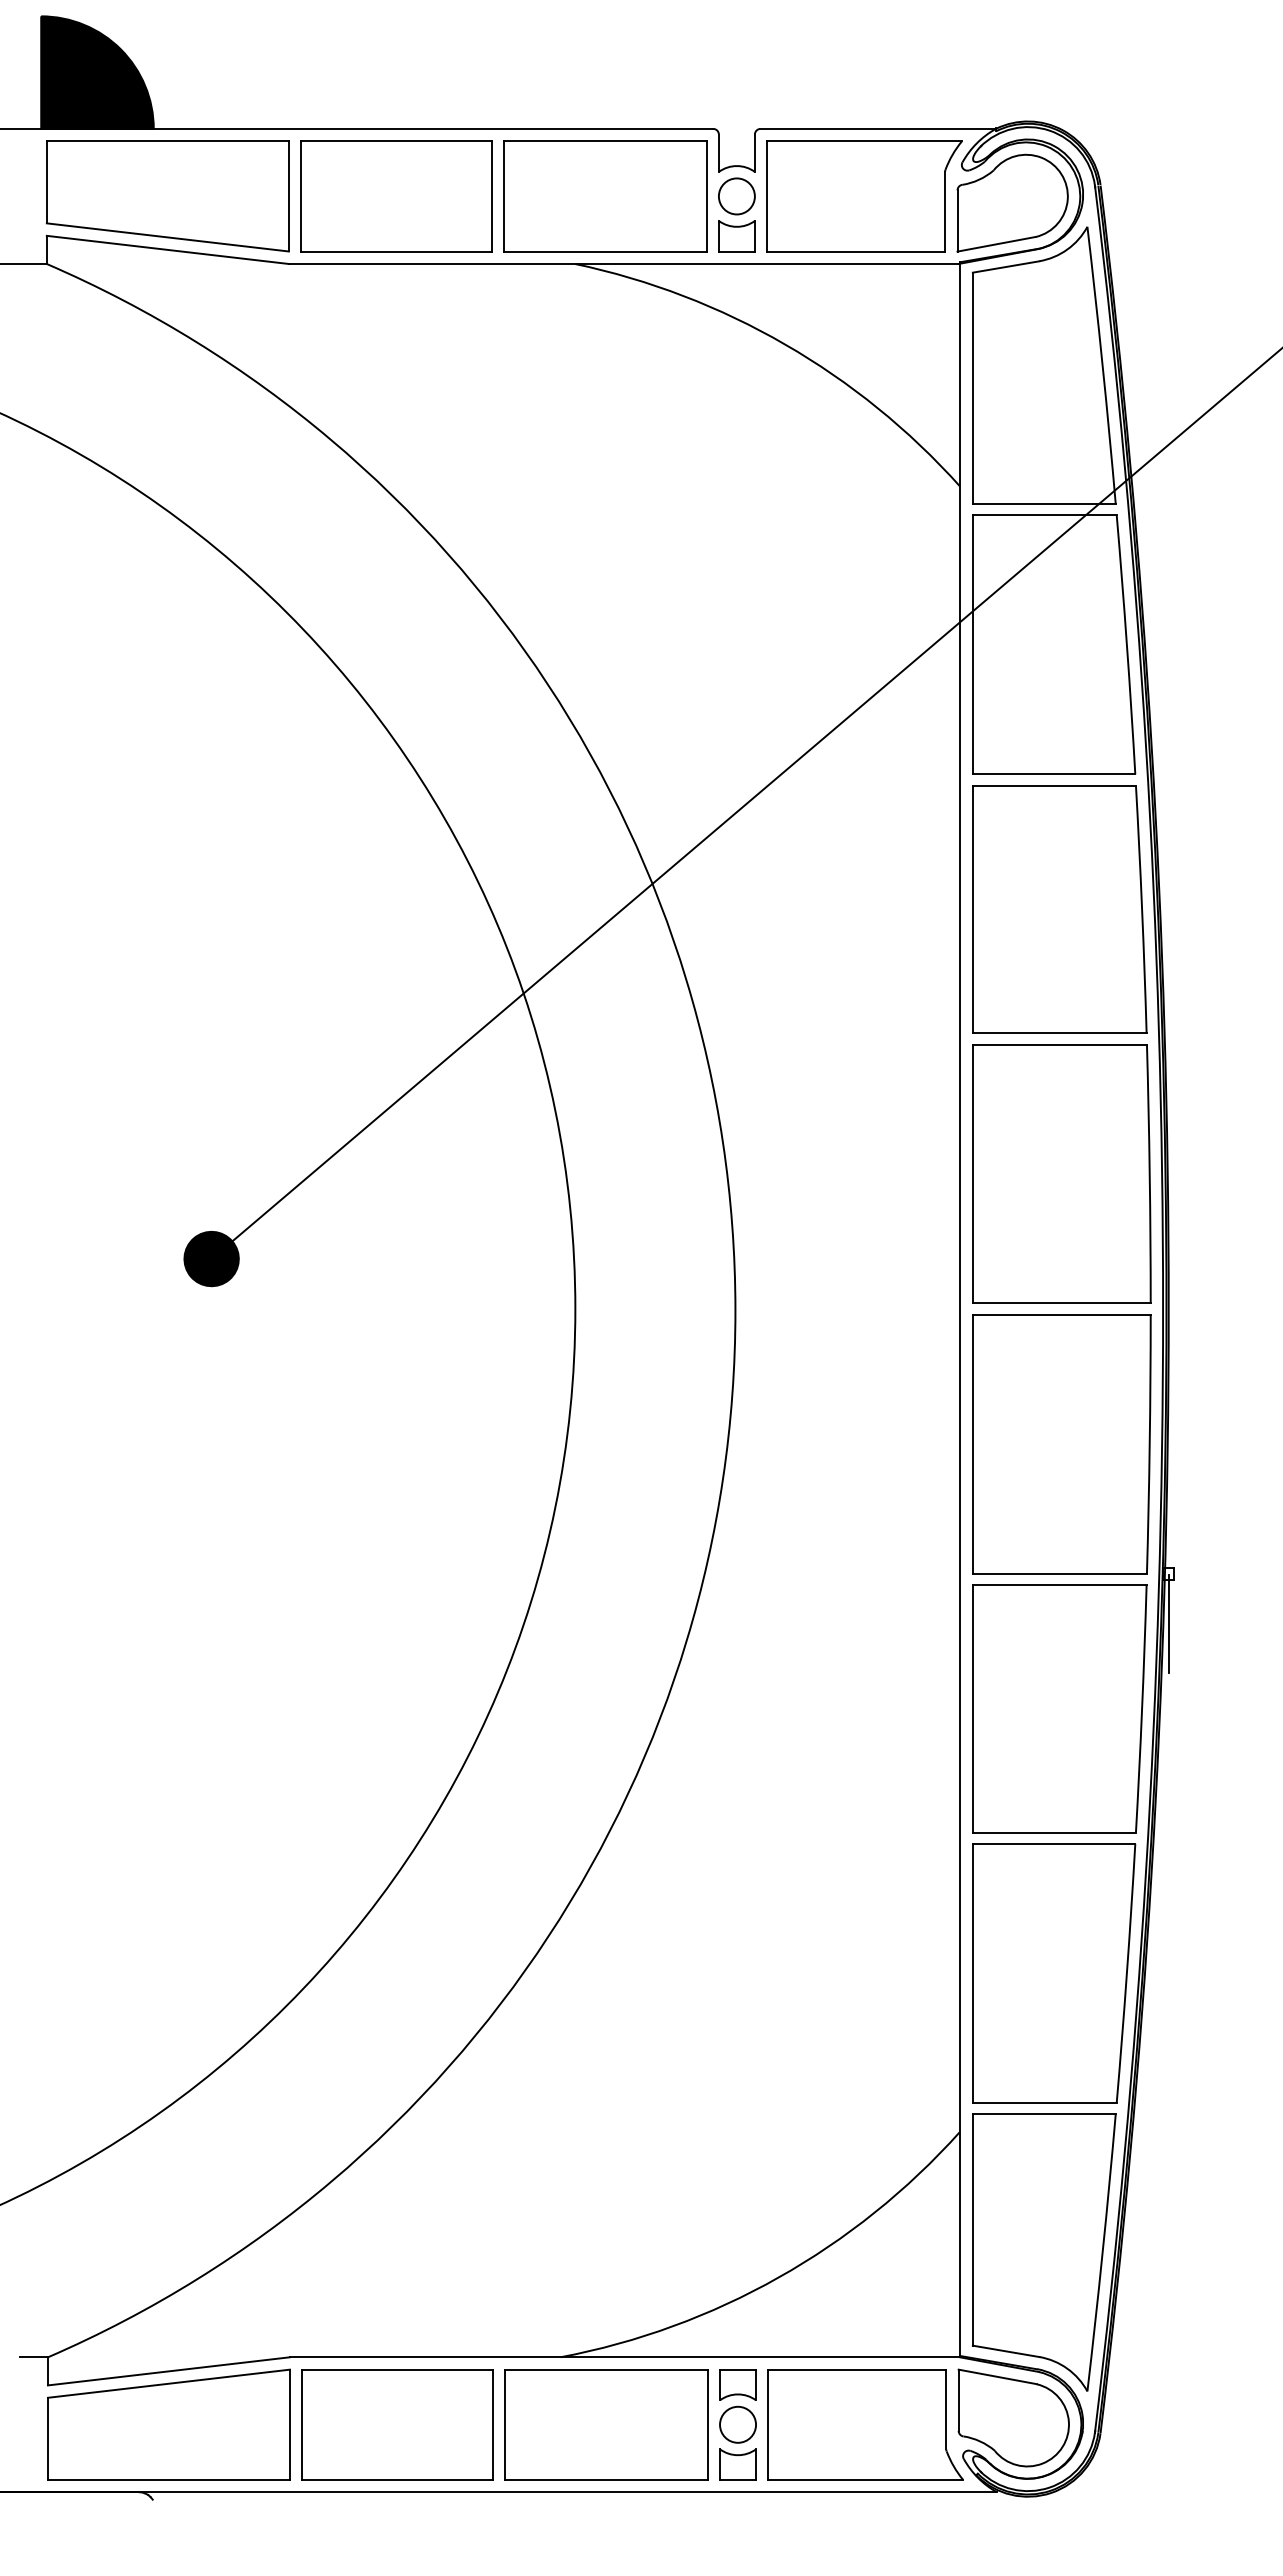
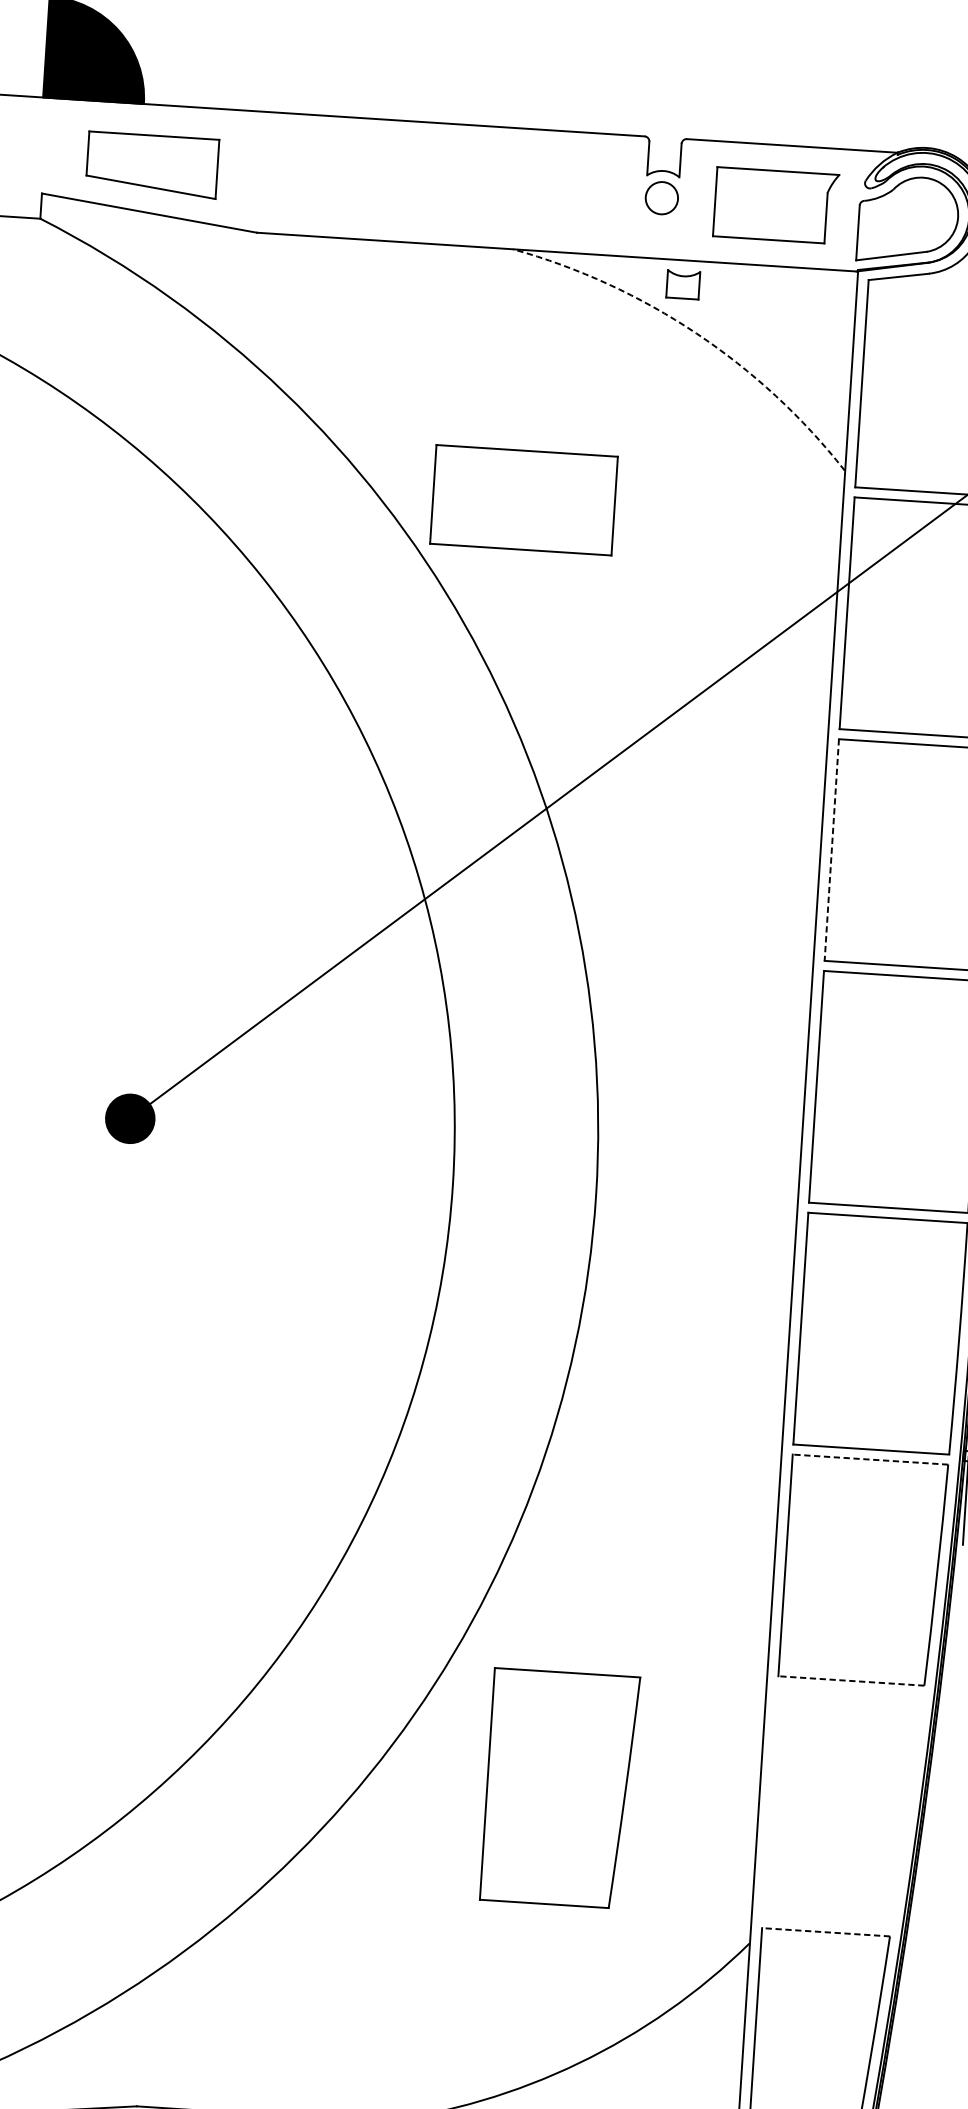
part: (167, 196) -> (152, 165), size x0.6
part: (396, 196) -> (357, 178), removed
part: (605, 196) -> (524, 500), moved
part: (864, 196) -> (776, 205), size x0.7
part: (736, 236) -> (682, 284), moved
arc: (785, 344) -> (696, 333), solid -> dashed
line: (972, 909) -> (831, 850), solid -> dashed
line: (1059, 1584) -> (870, 1459), solid -> dashed
line: (1054, 1832) -> (851, 1680), solid -> dashed
part: (1054, 1973) -> (560, 1788), moved
line: (1043, 2114) -> (825, 1932), solid -> dashed

